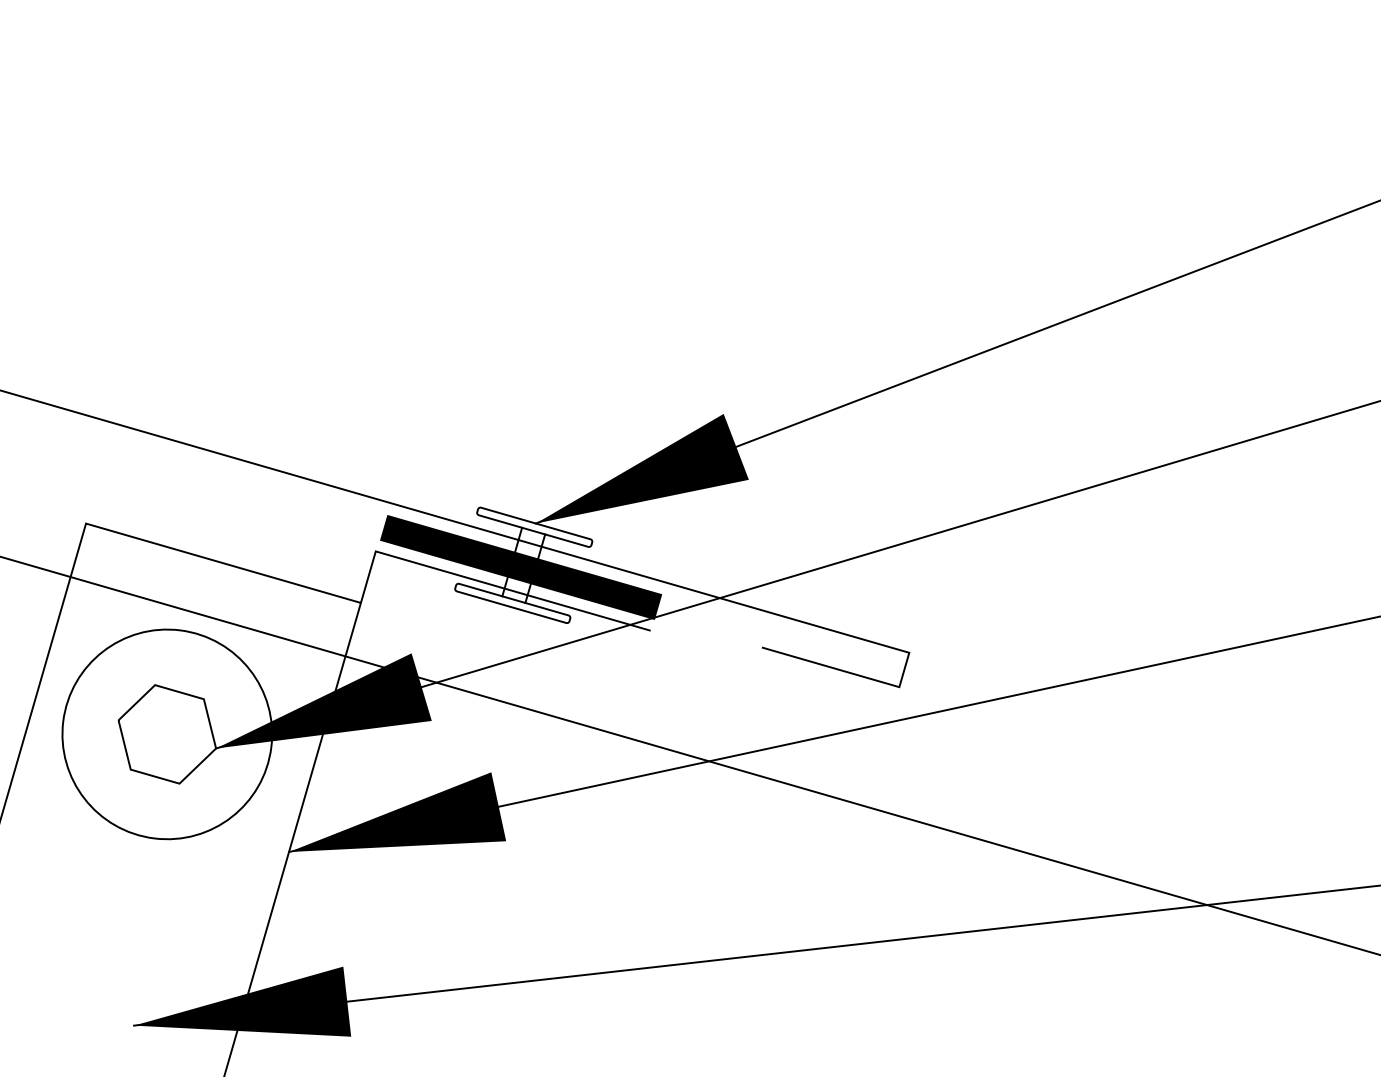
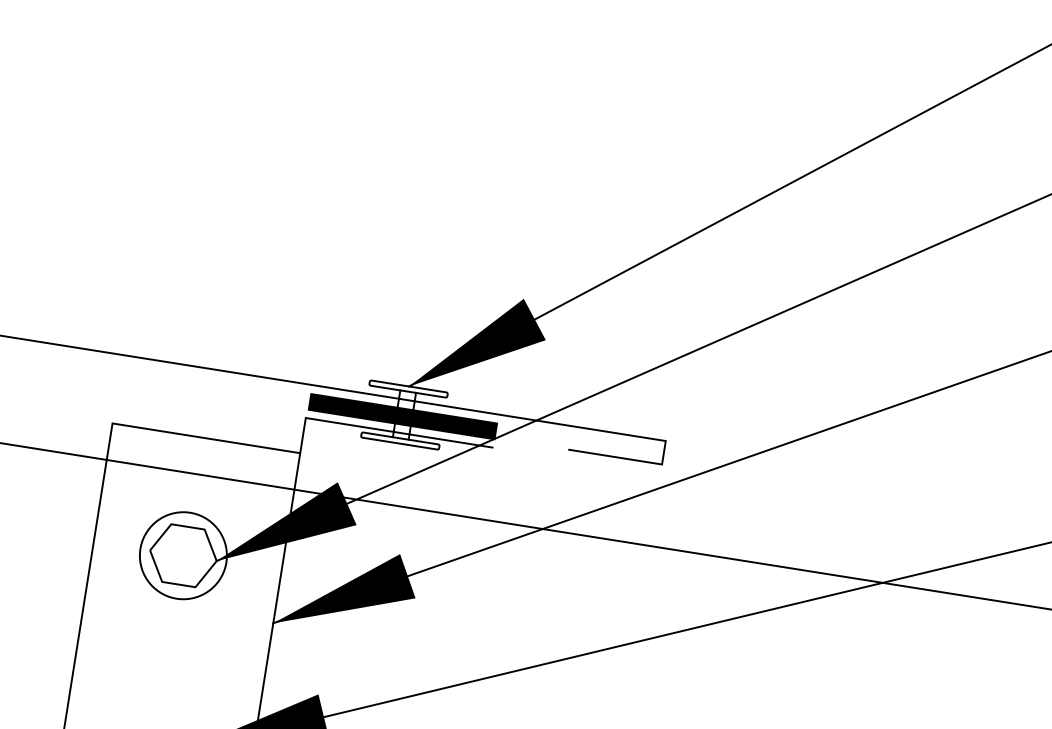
circle: (165, 733) -> (182, 555), size x0.62

